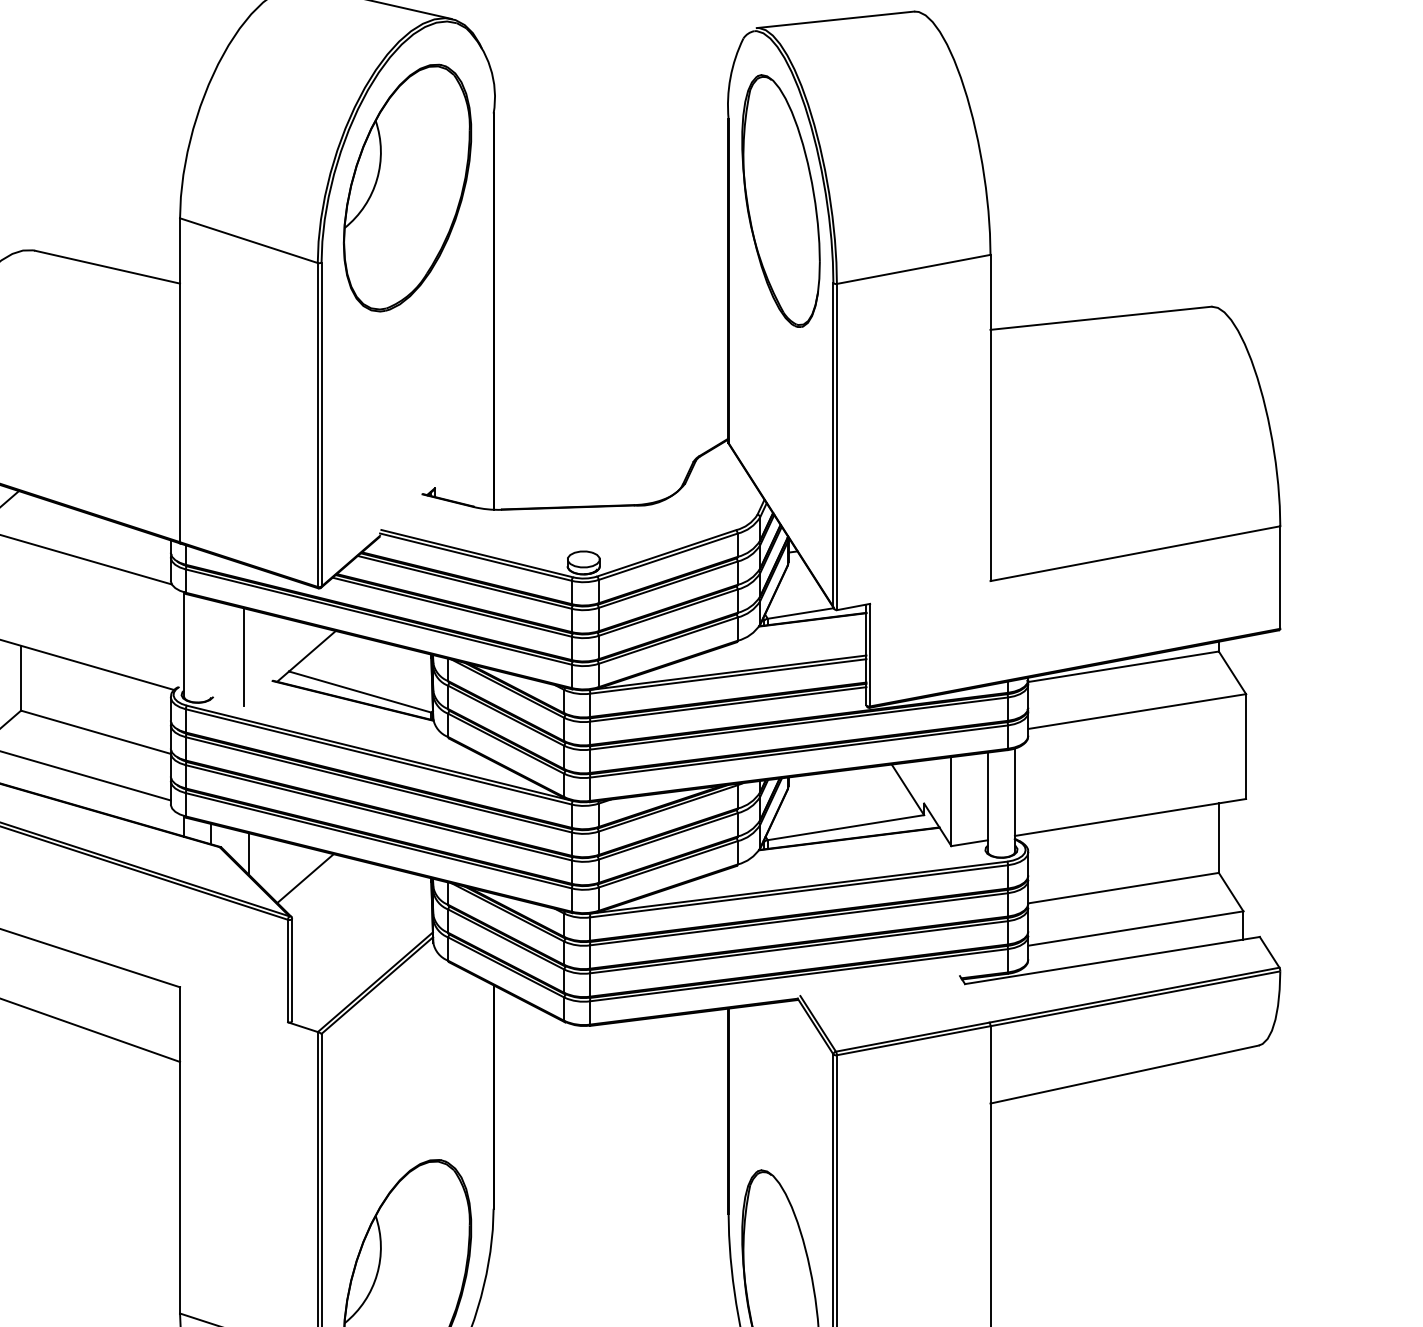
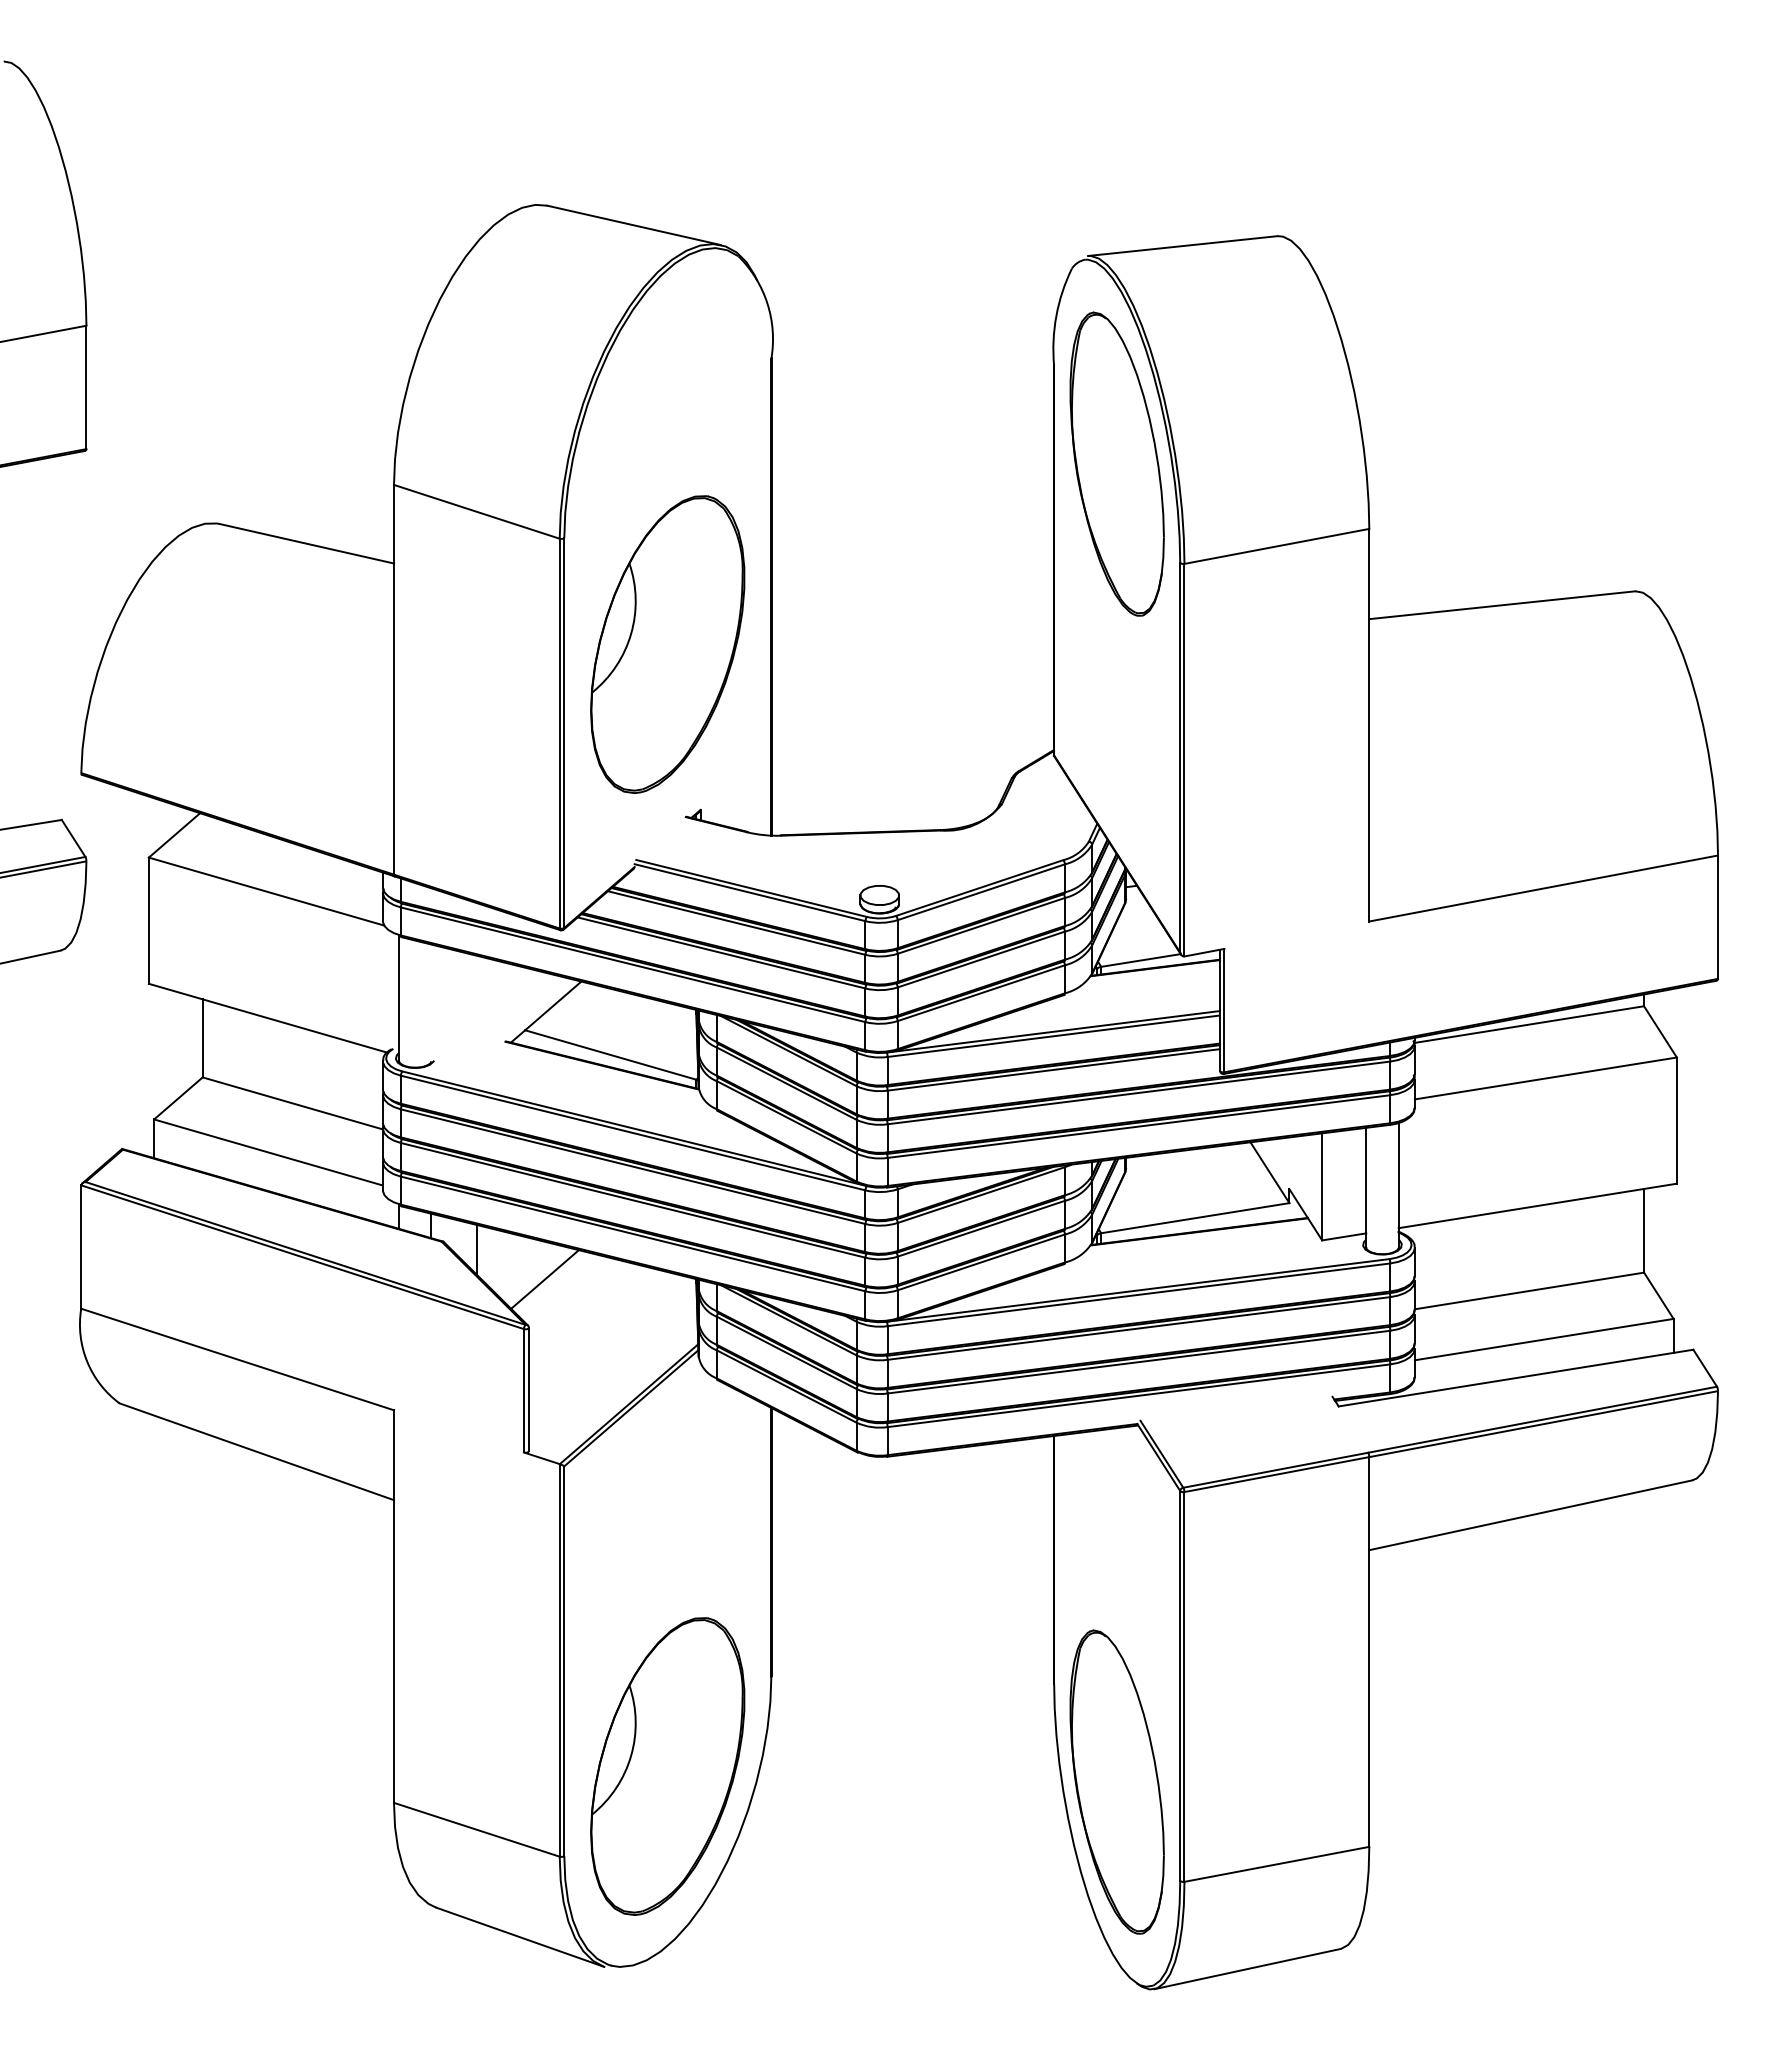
part: (407, 188) -> (667, 644), moved
line: (244, 656) -> (471, 1012), removed

